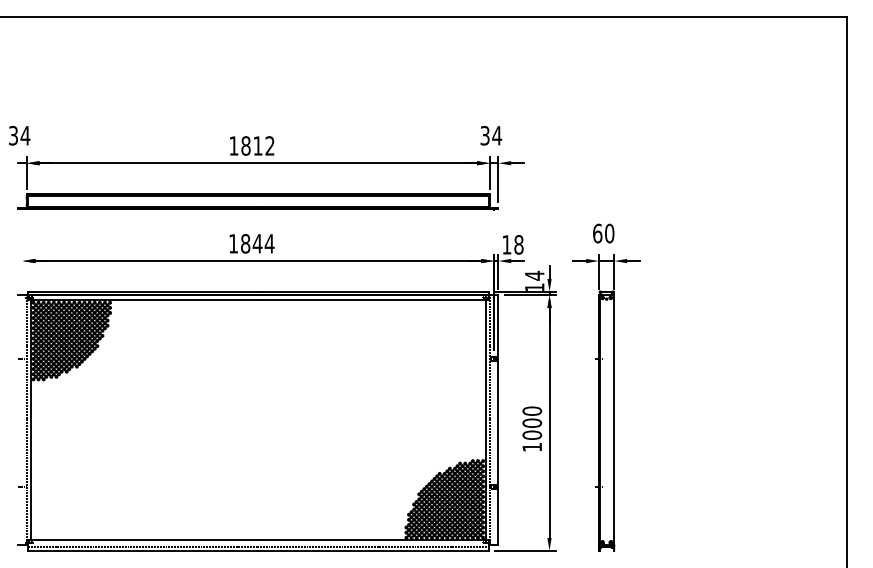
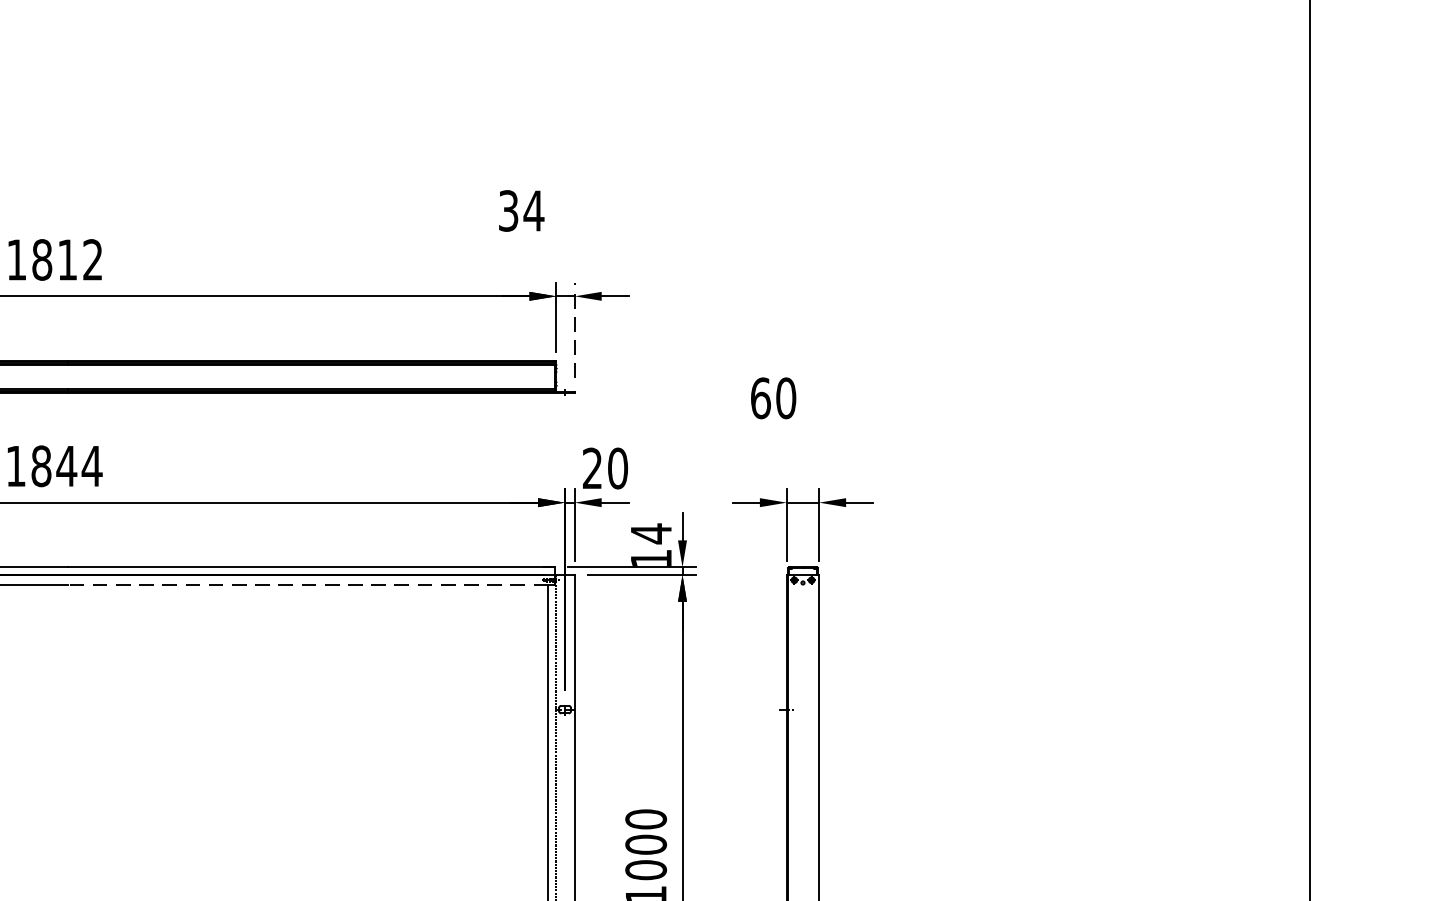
text: (491, 135) -> (522, 210), moved
line: (498, 179) -> (574, 330), solid -> dashed
text: (603, 233) -> (773, 398), moved
text: (512, 244) -> (604, 467), 18 -> 20
line: (372, 300) -> (309, 585), solid -> dashed

